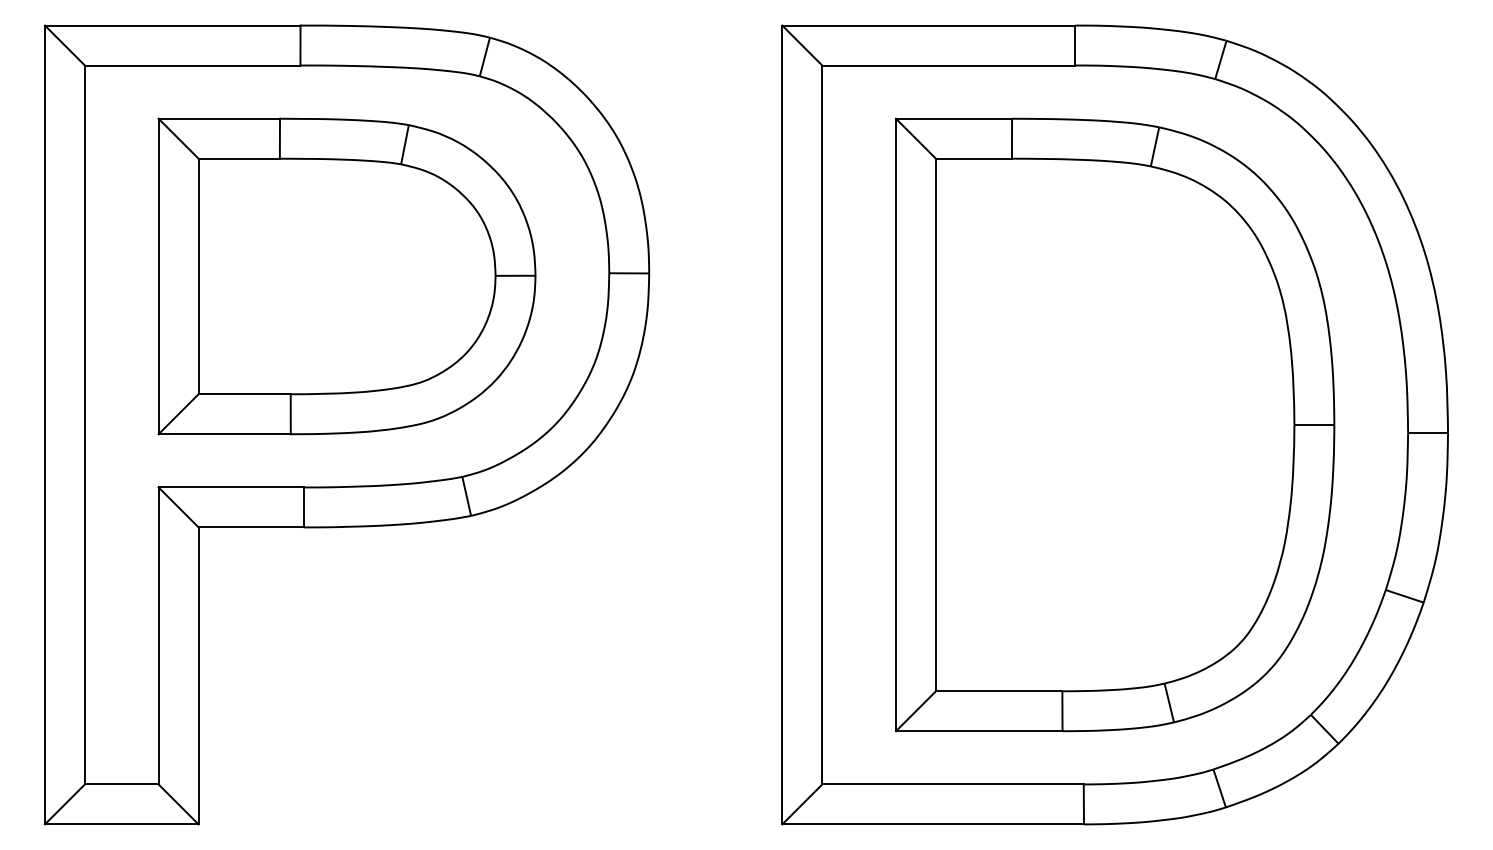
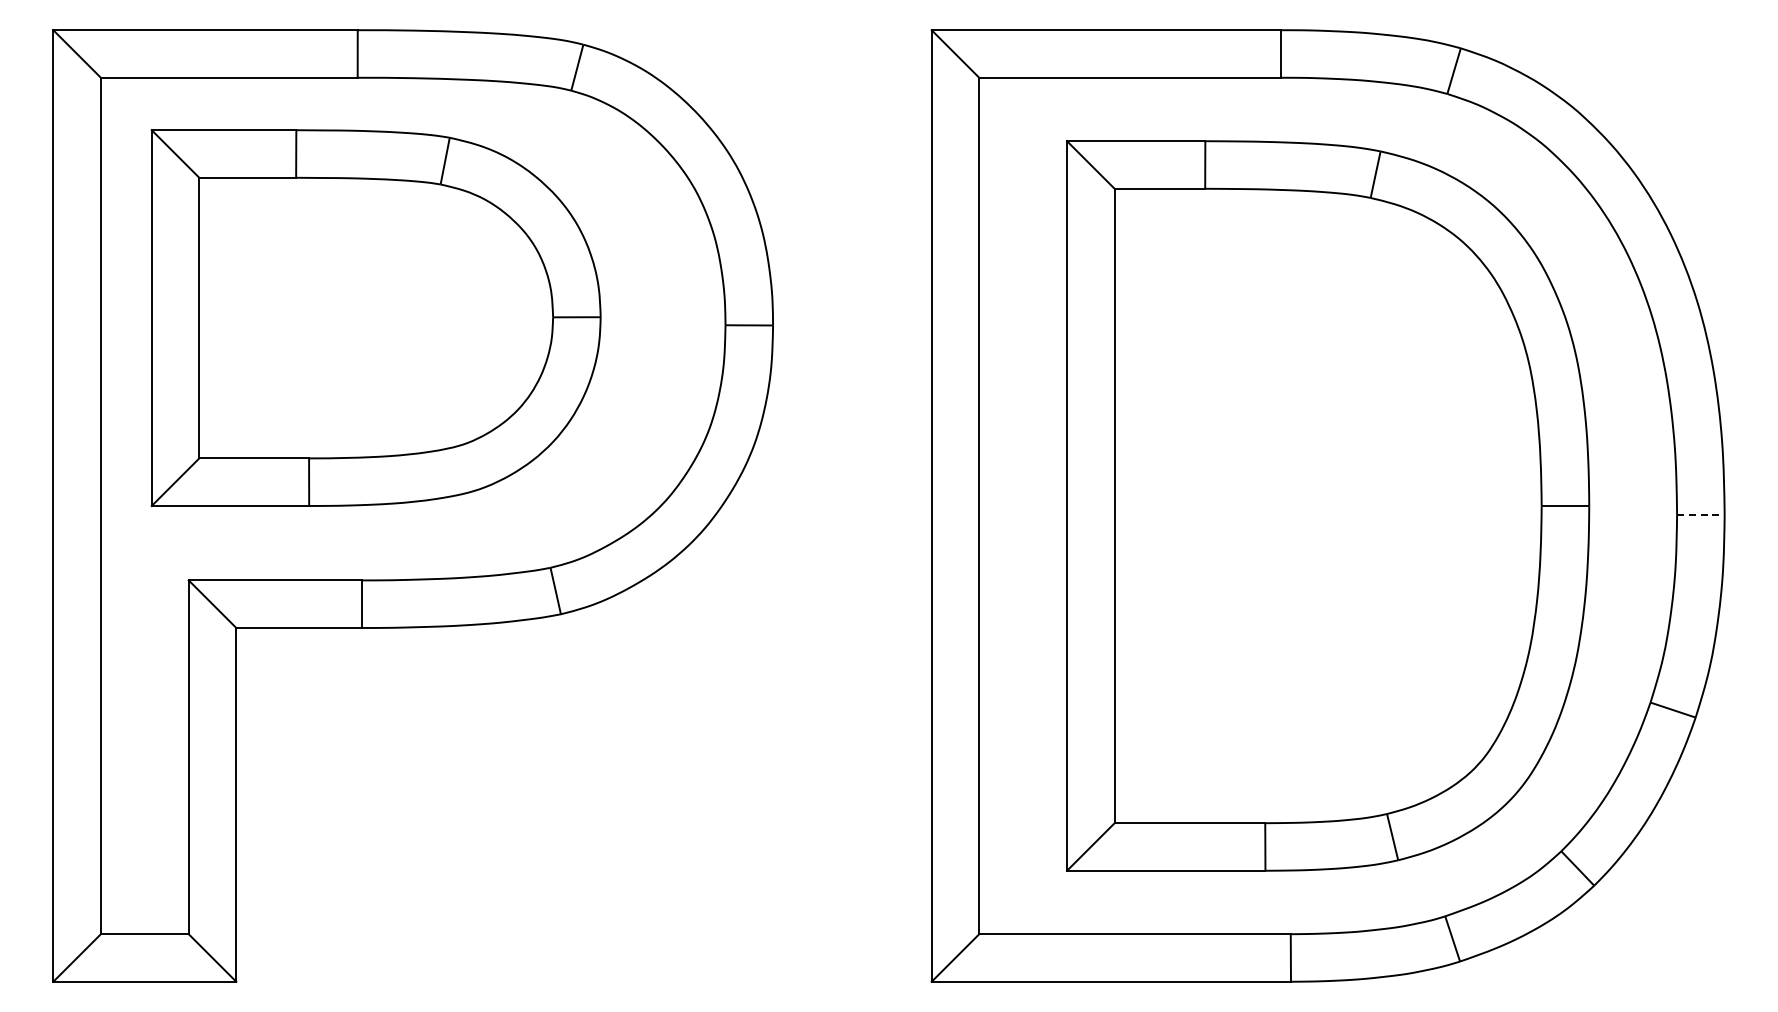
part: (346, 275) -> (375, 317), moved
line: (1427, 432) -> (1700, 515), solid -> dashed

